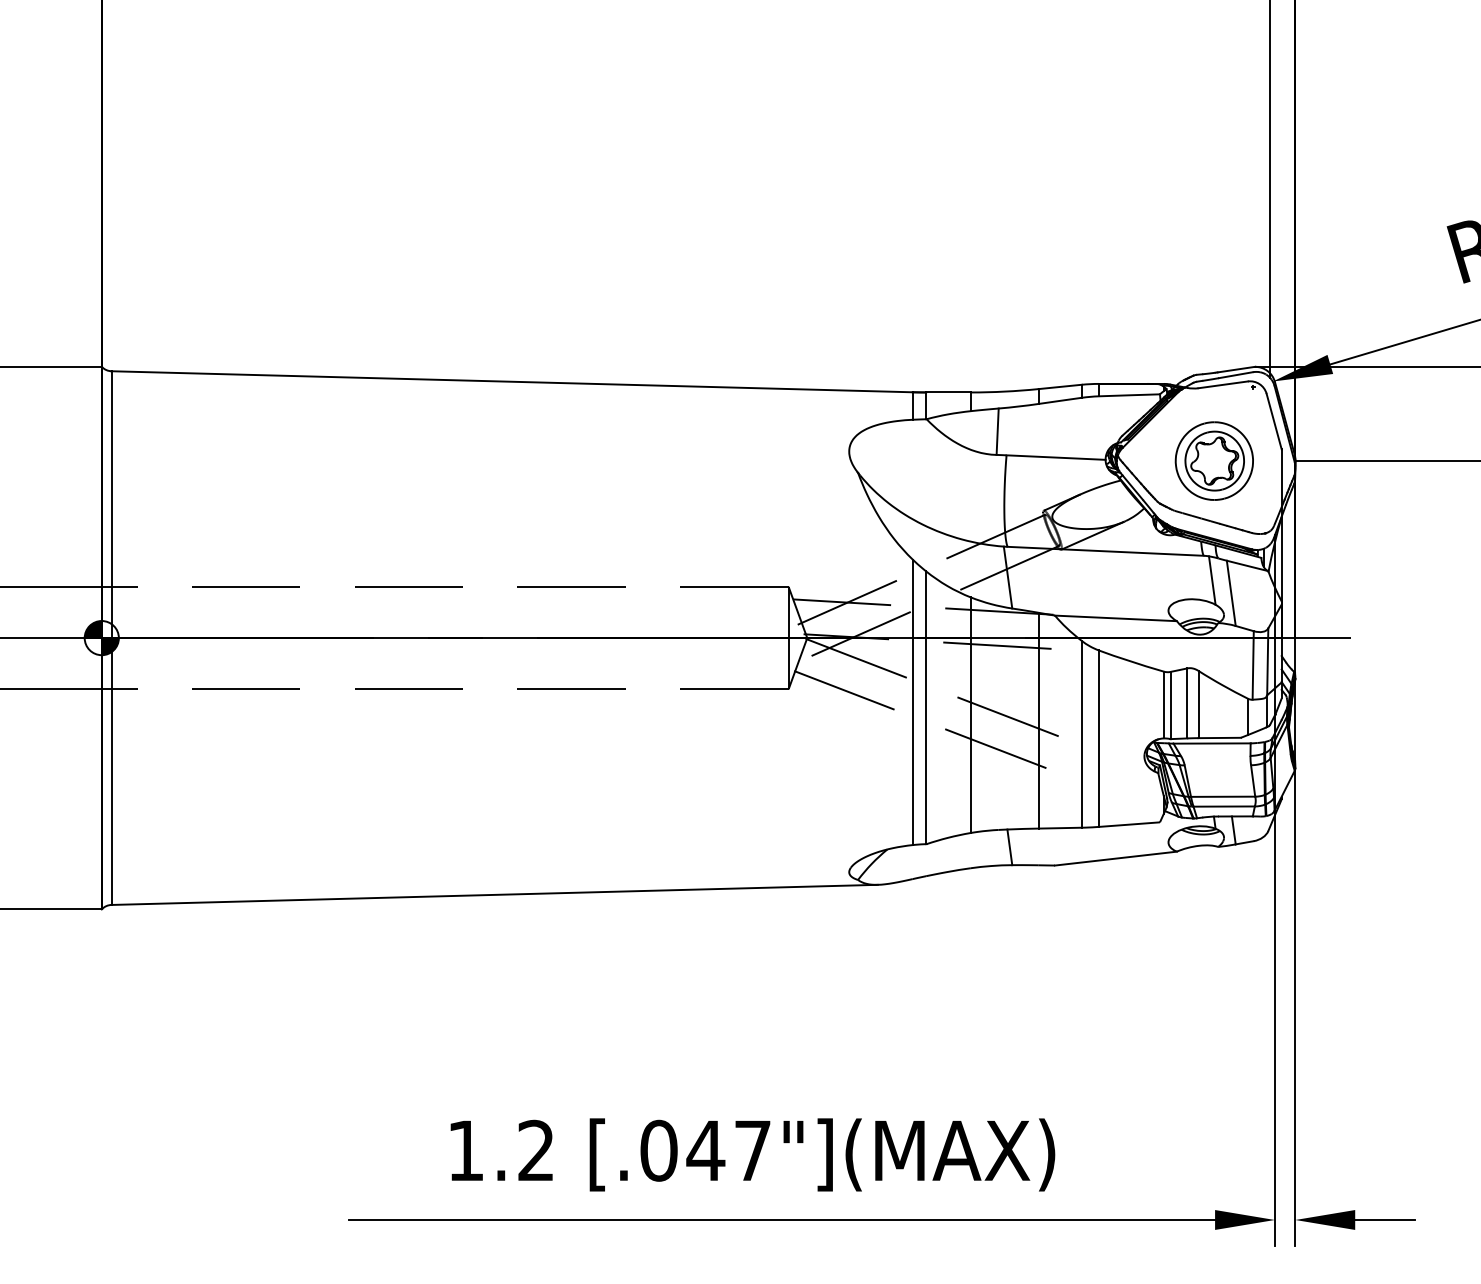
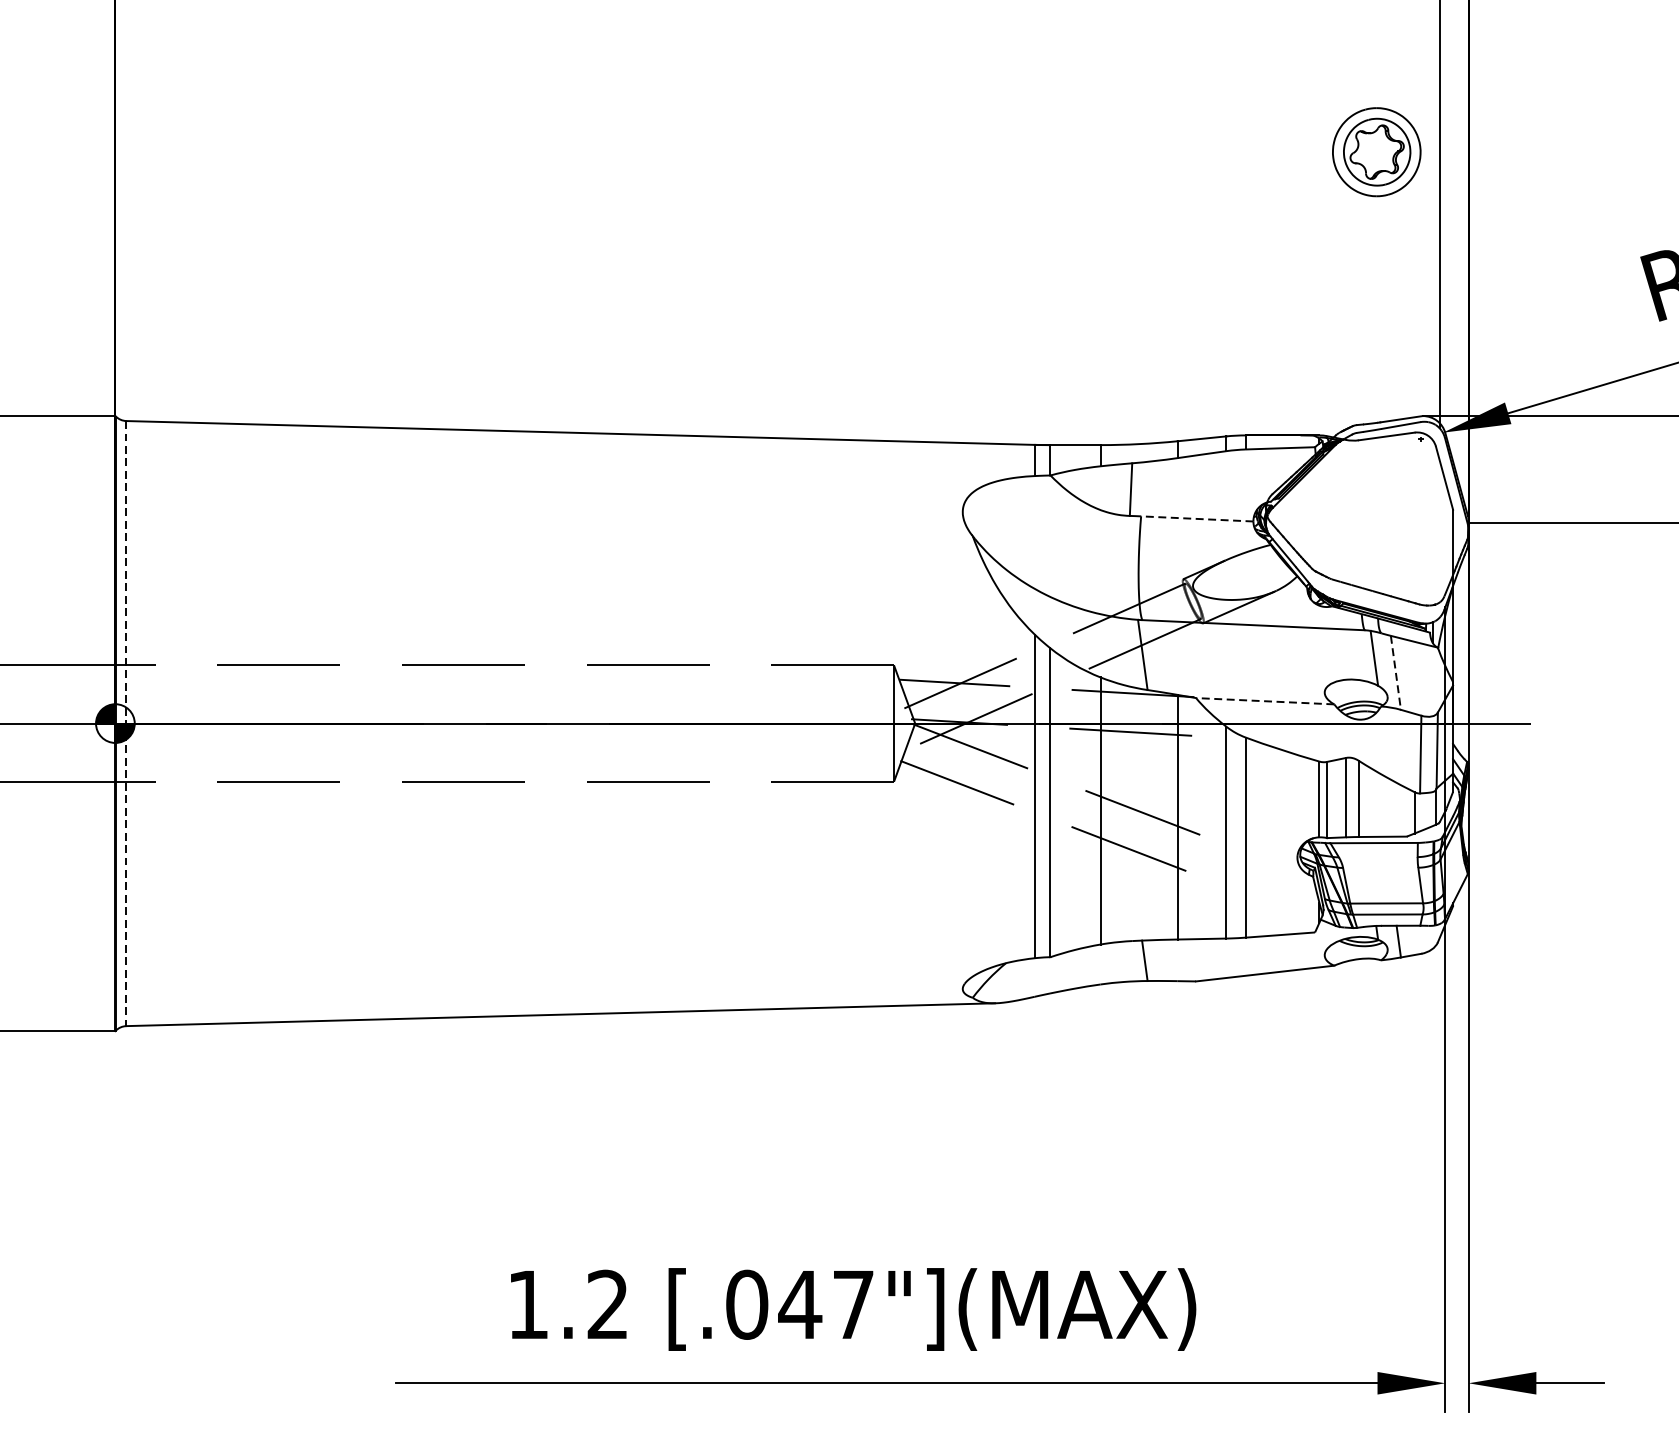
line: (1056, 457) -> (1197, 518), solid -> dashed
part: (1213, 460) -> (1375, 151), moved
line: (1231, 593) -> (1396, 673), solid -> dashed
line: (1115, 618) -> (1264, 701), solid -> dashed
line: (111, 638) -> (126, 724), solid -> dashed

